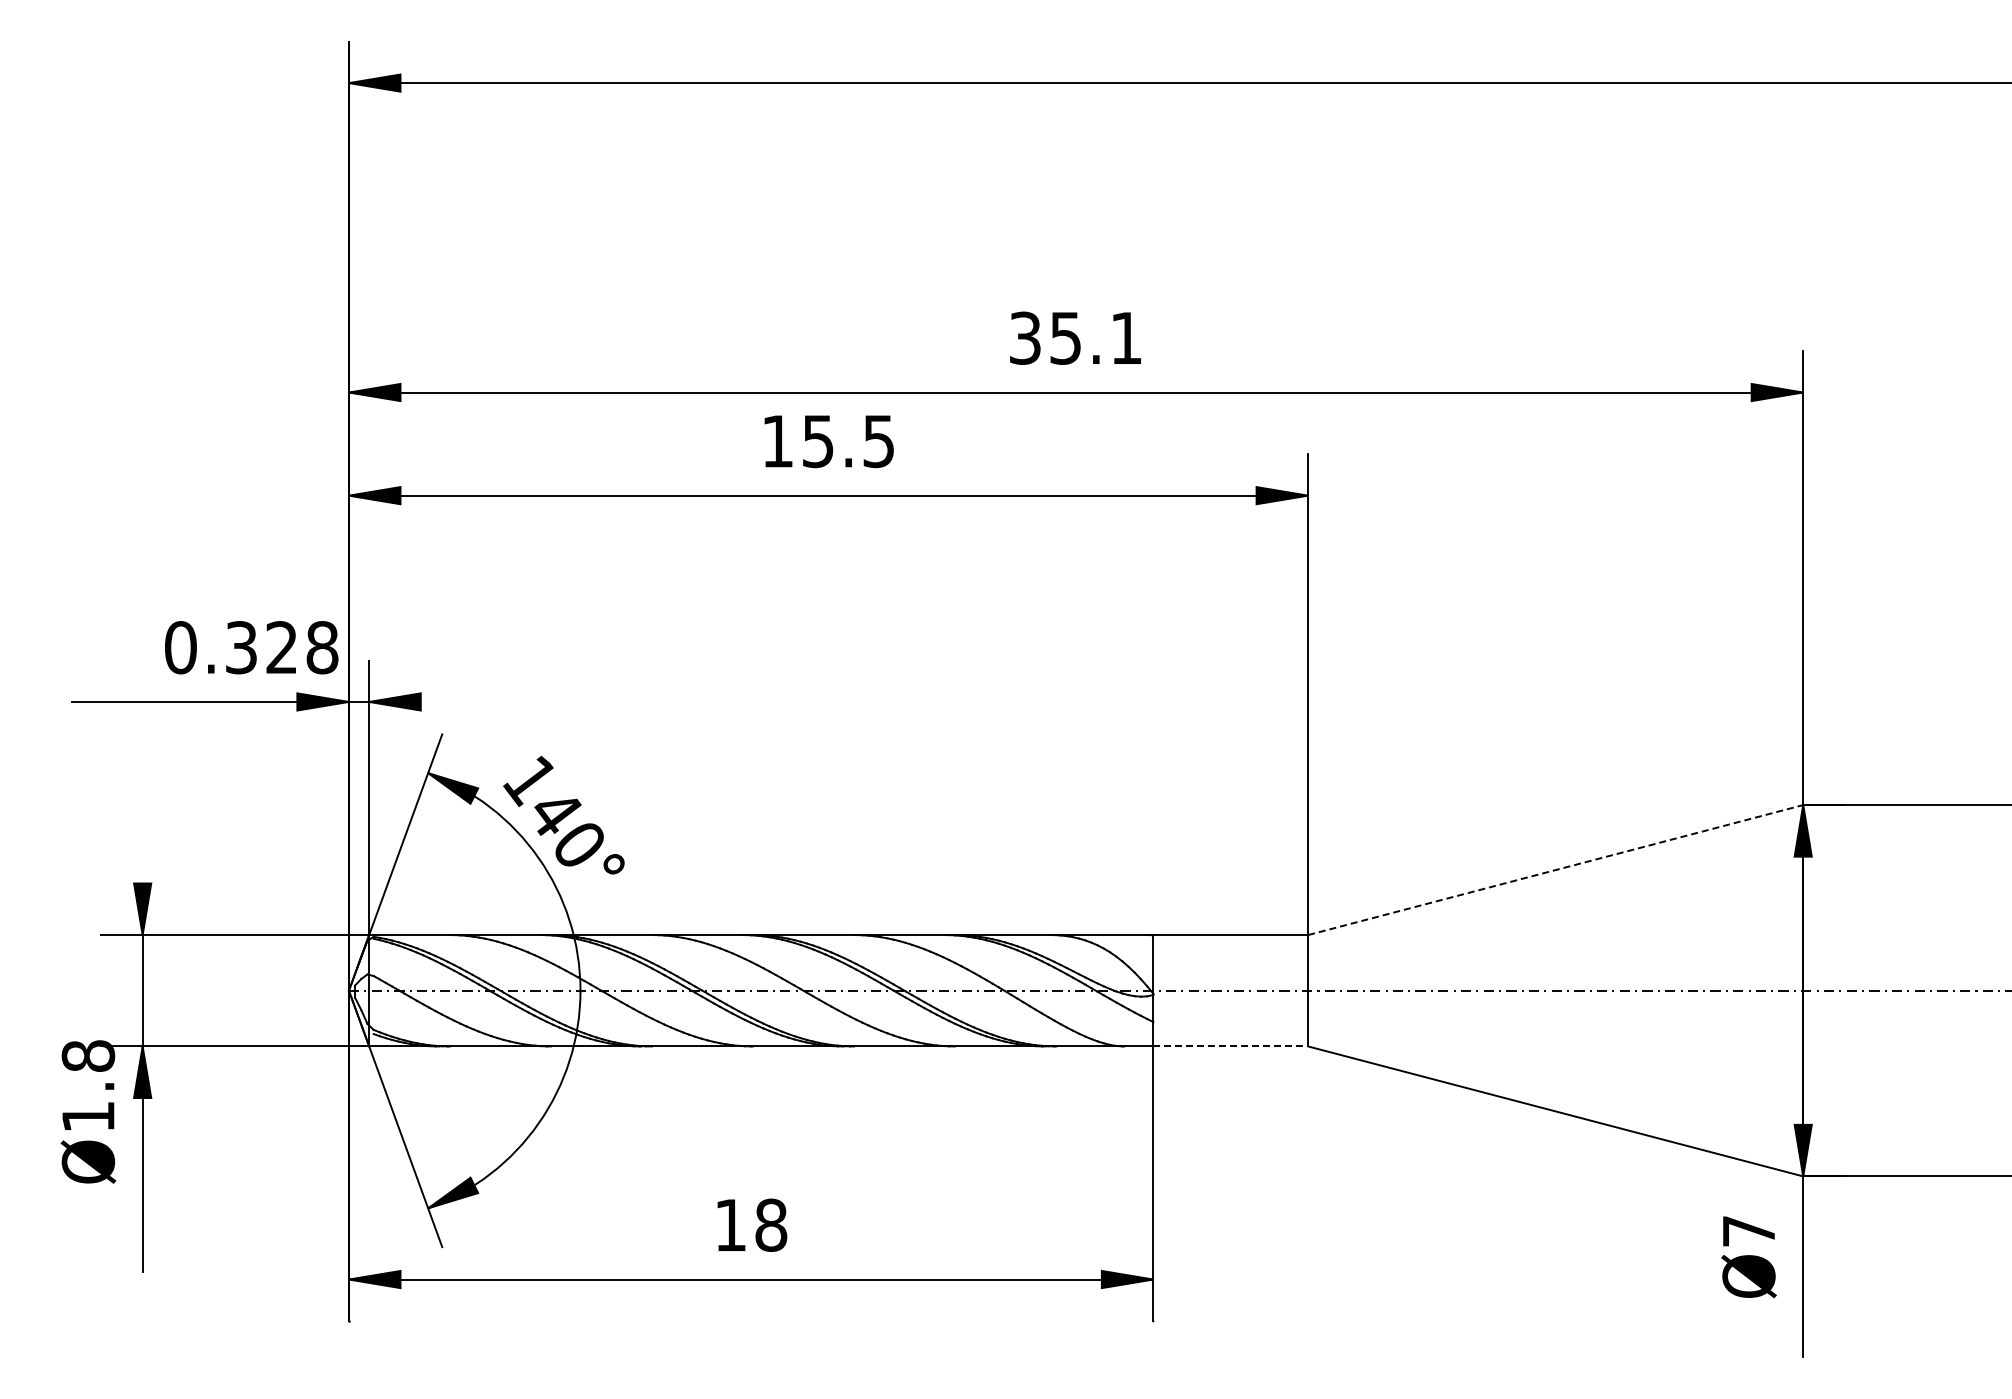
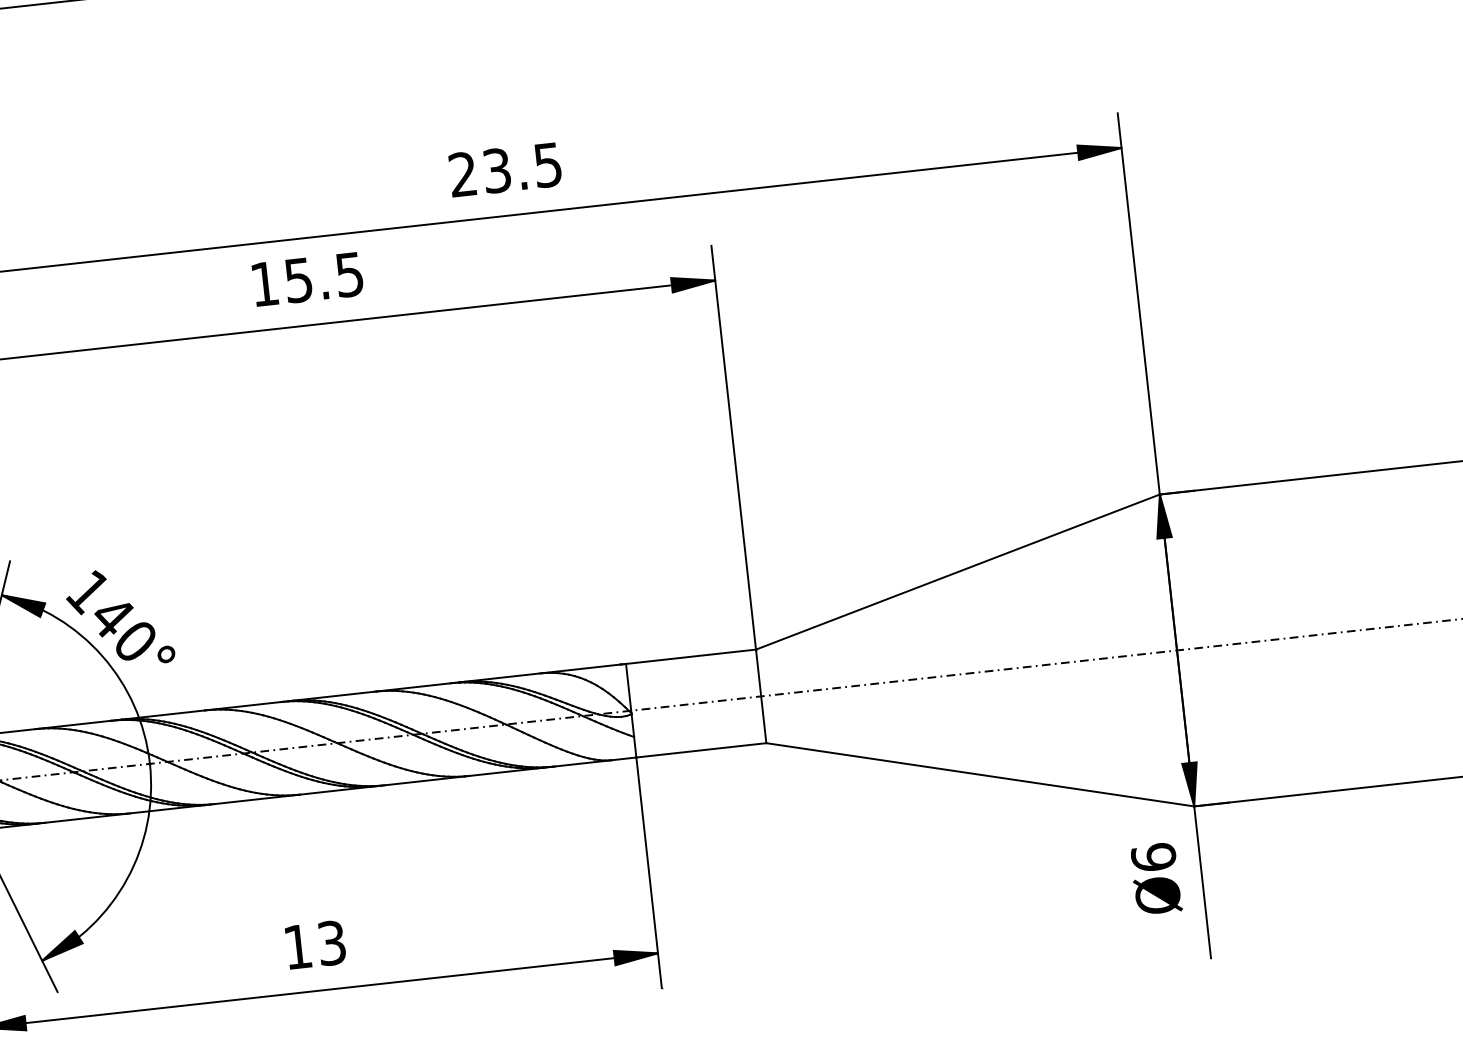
text: (1075, 337) -> (505, 169), 35.1 -> 23.5
line: (1555, 870) -> (957, 572), dashed -> solid
line: (1231, 1046) -> (701, 750), dashed -> solid
text: (771, 1224) -> (332, 942), 18 -> 13
text: (1748, 1230) -> (1153, 856), Ø7 -> Ø6

